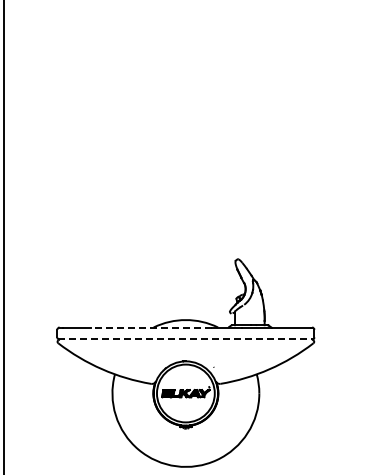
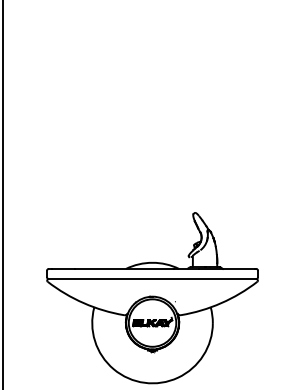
line: (151, 327) -> (124, 268), dashed -> solid
line: (185, 339) -> (152, 278), dashed -> solid

